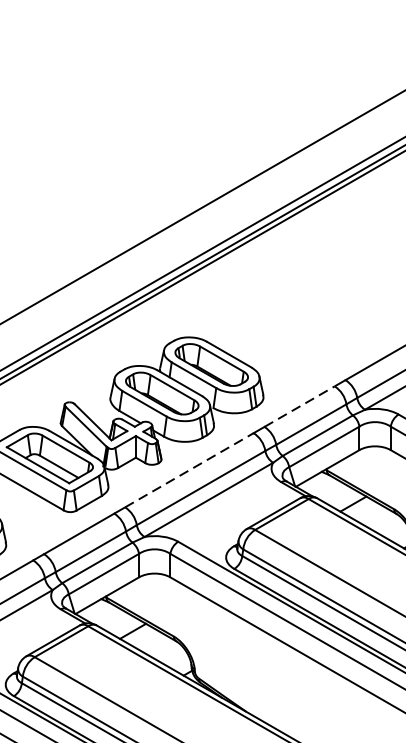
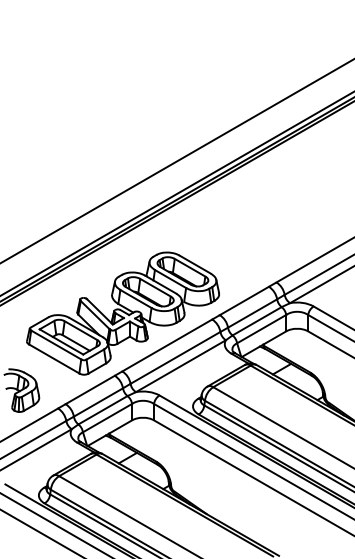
line: (299, 405) -> (244, 300), dashed -> solid
line: (189, 470) -> (167, 345), dashed -> solid

